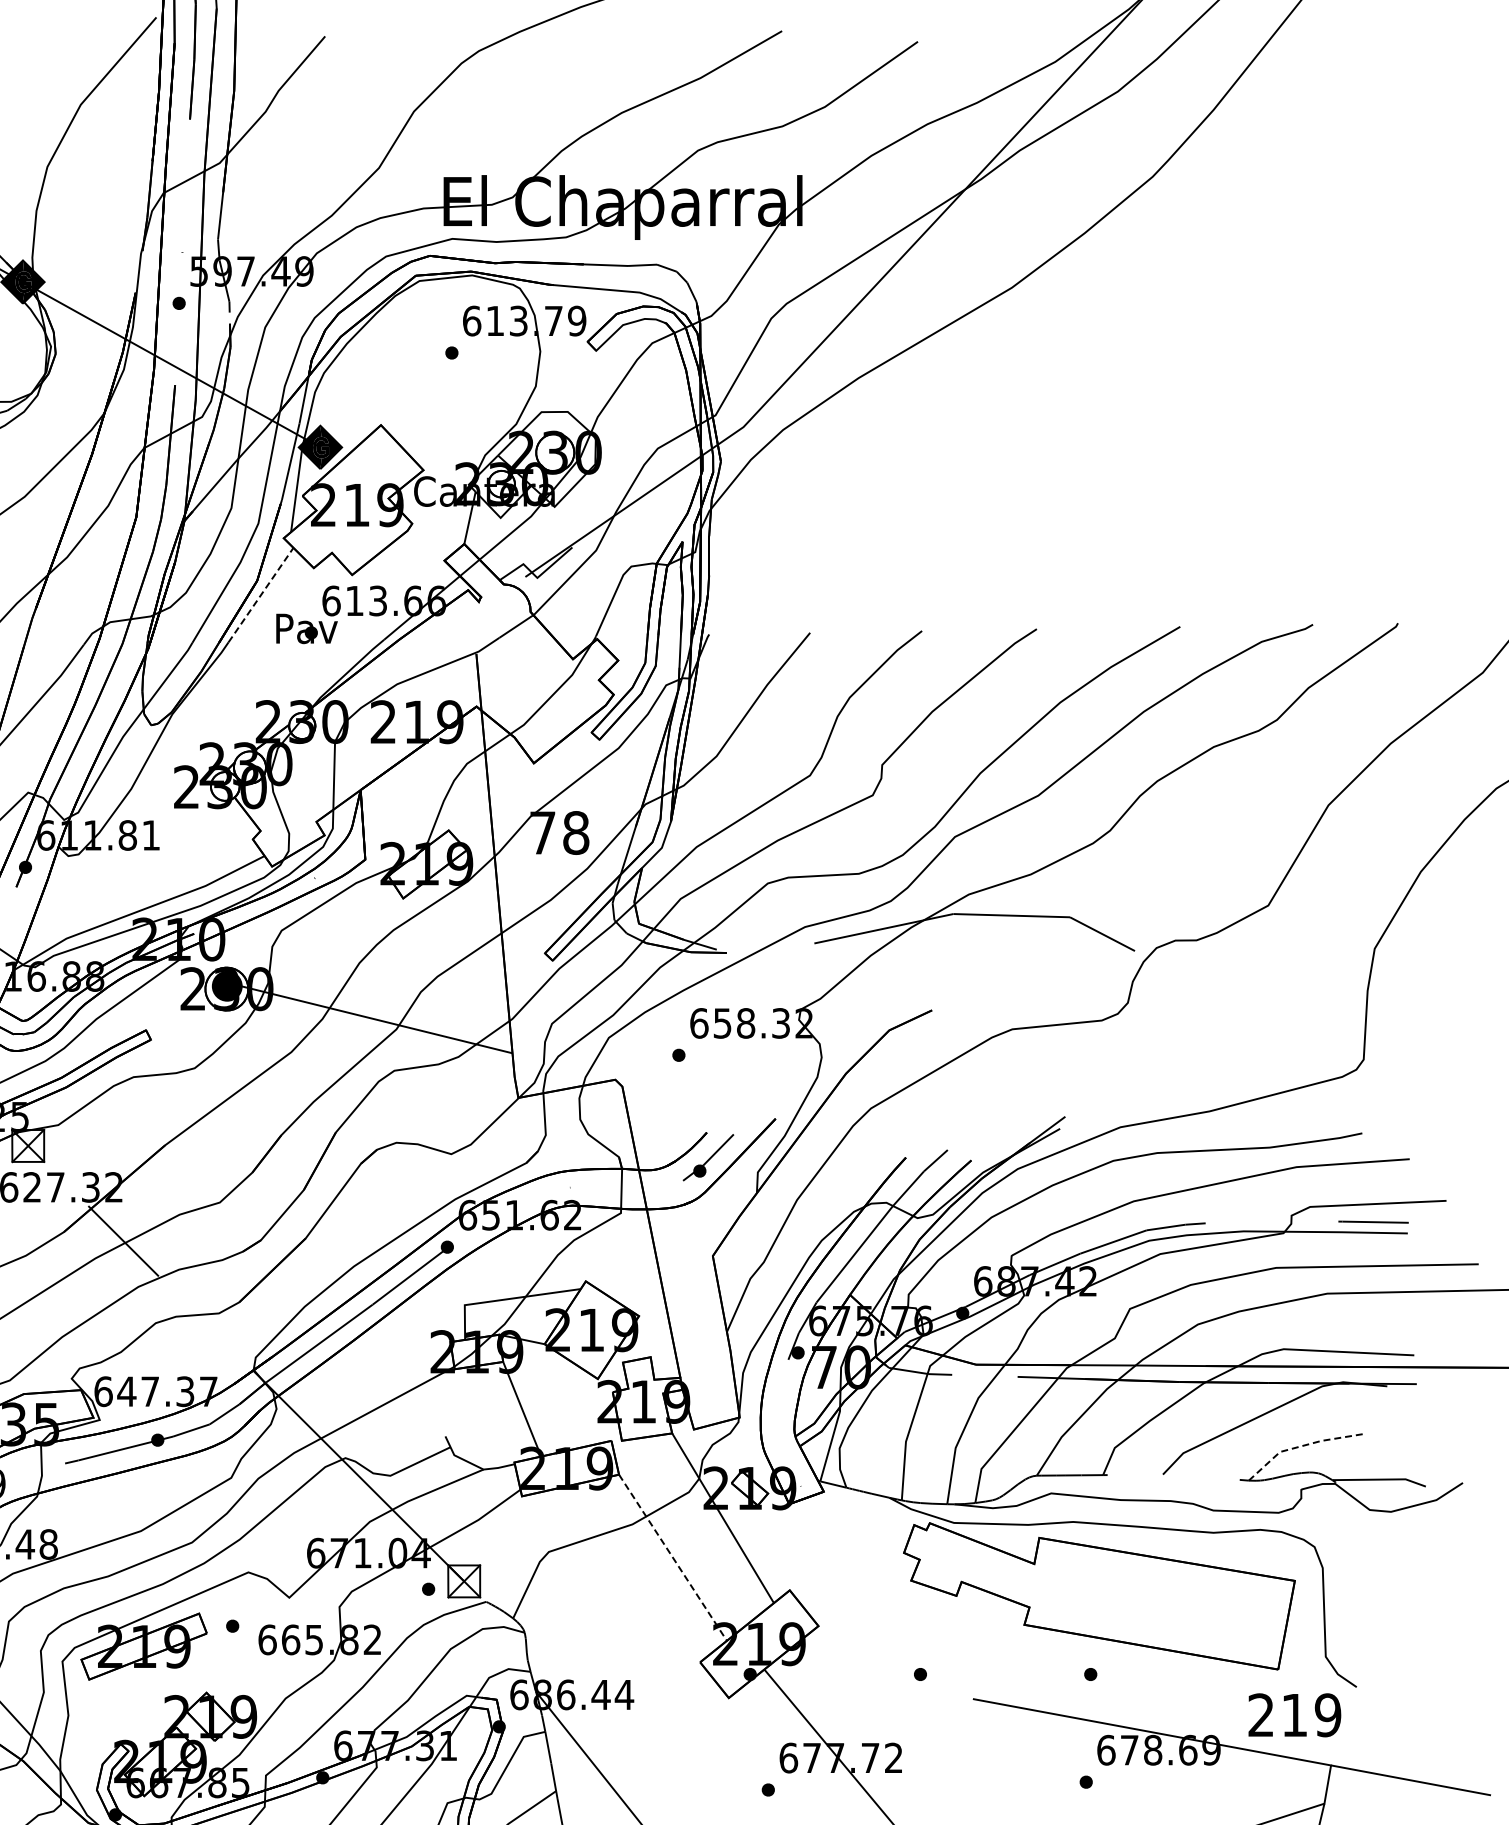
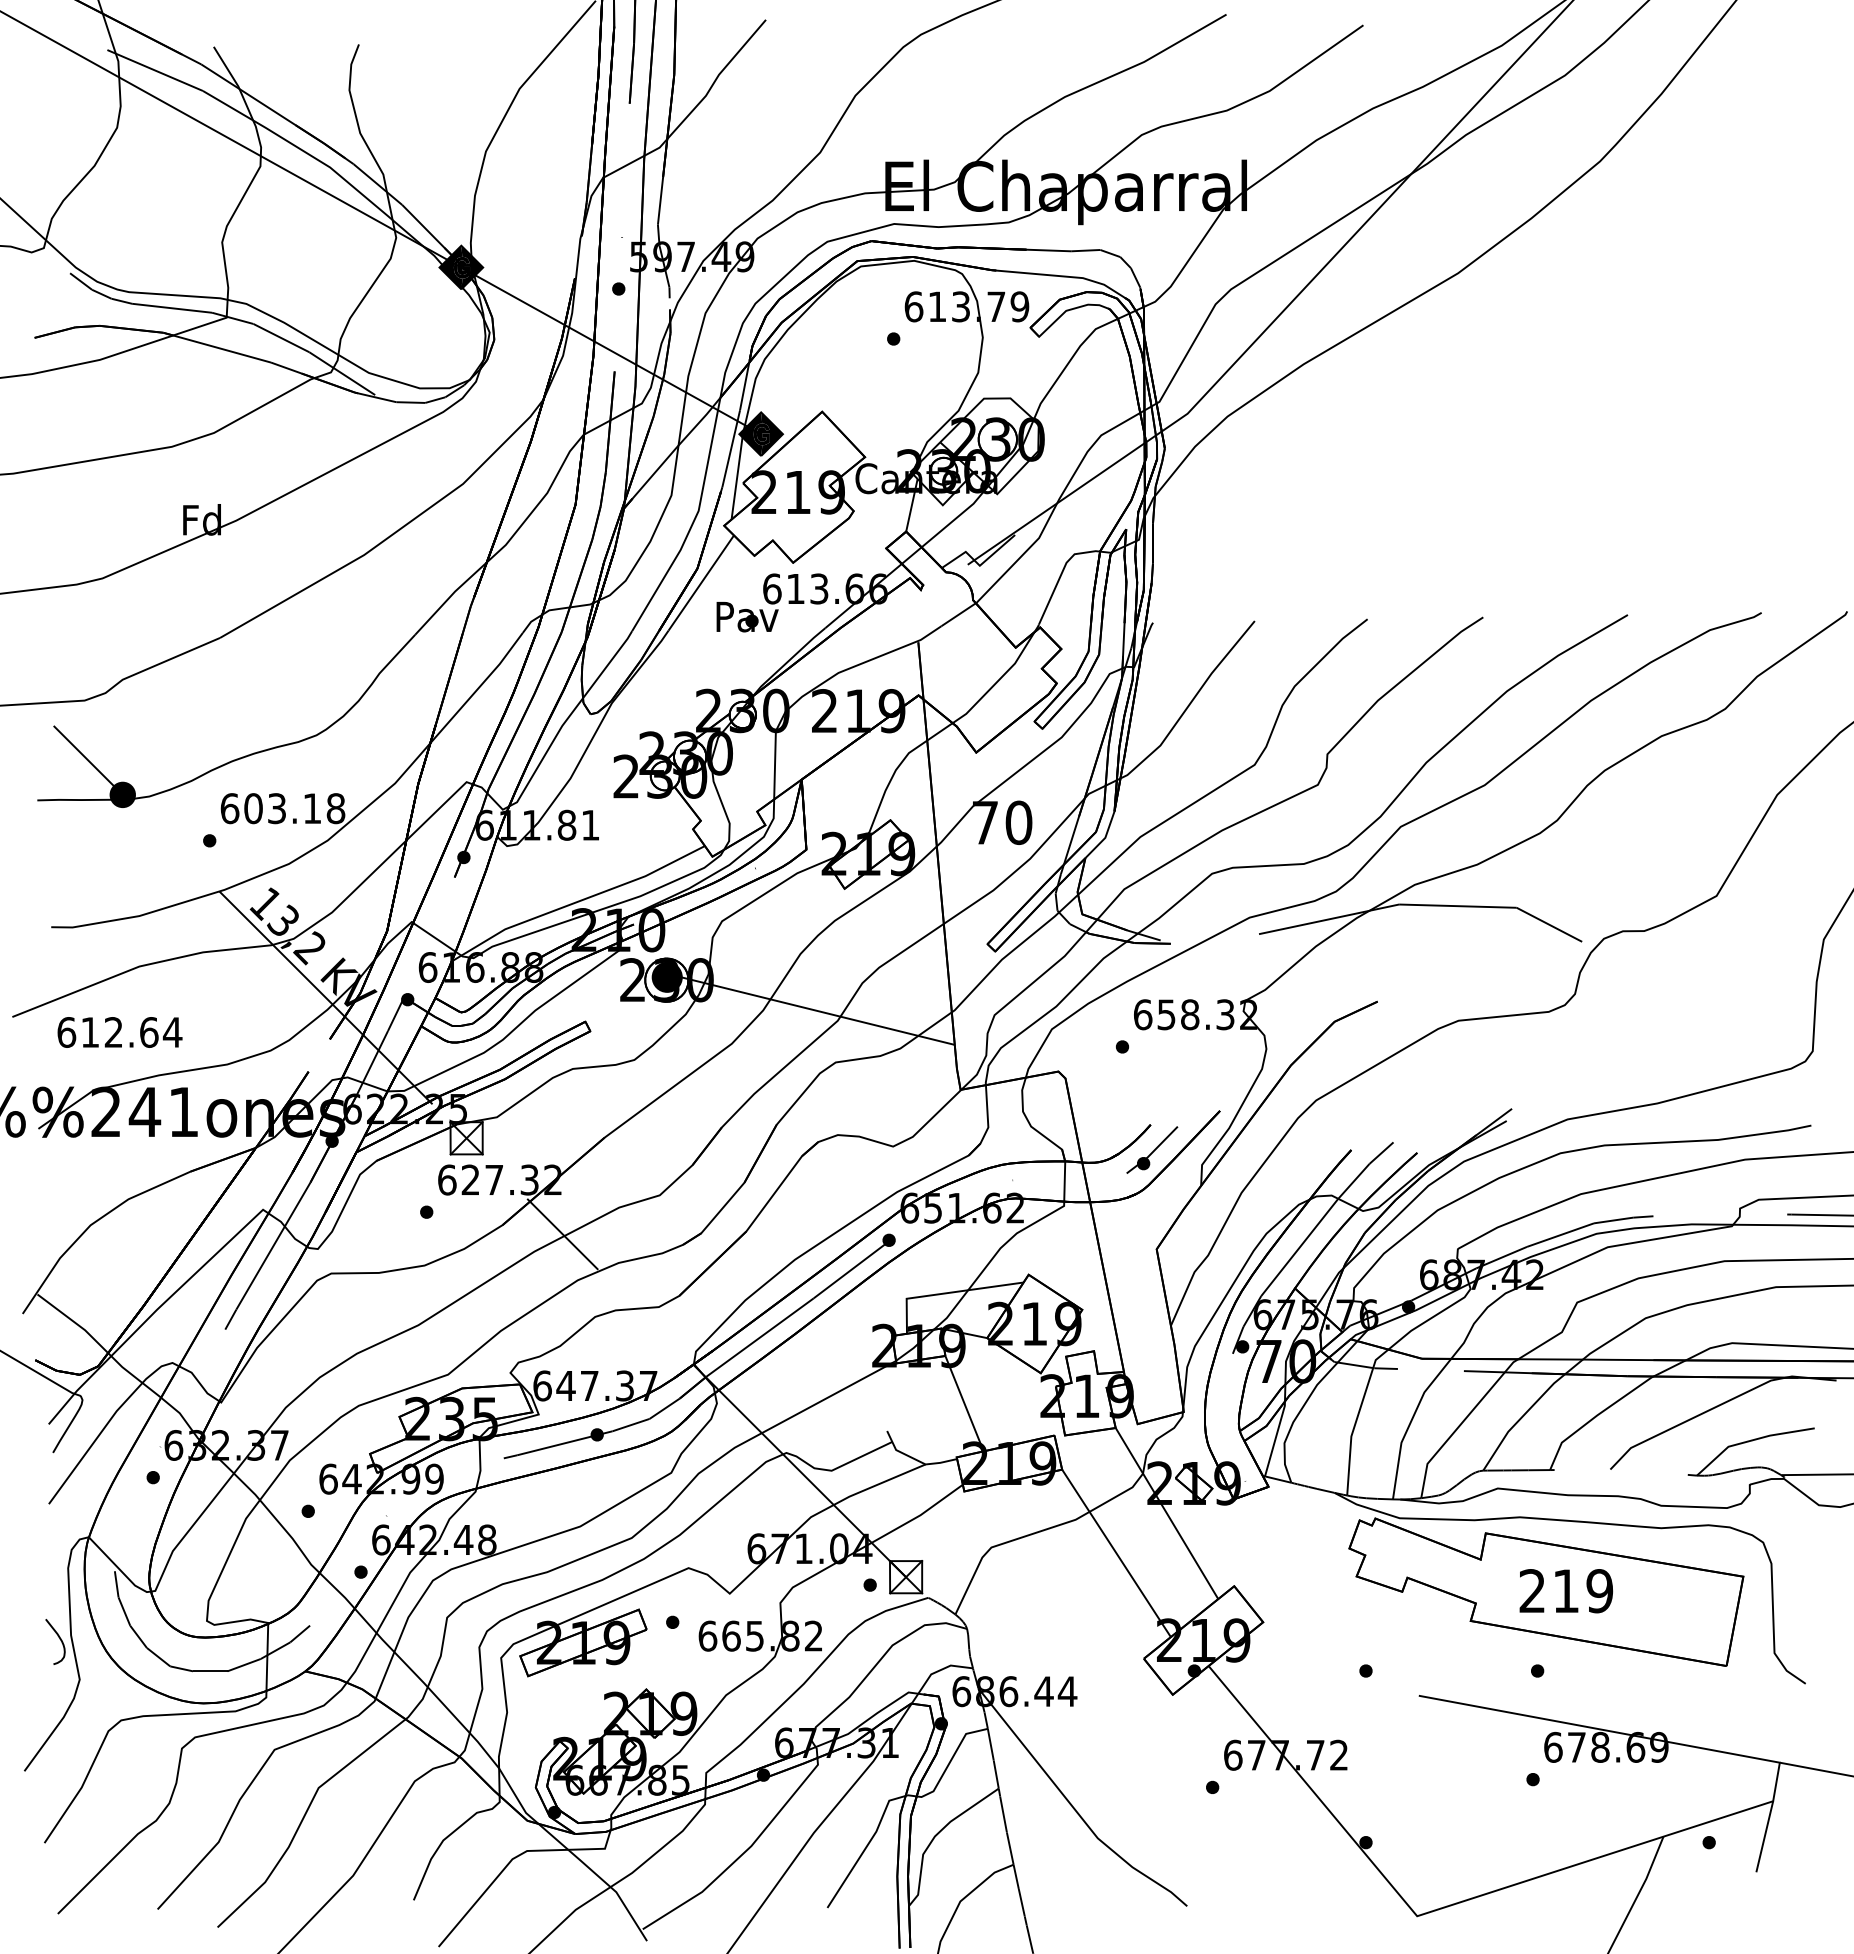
line: (261, 595) -> (701, 583), dashed -> solid
text: (575, 832) -> (1018, 822), 78 -> 70
line: (1301, 1445) -> (1750, 1440), dashed -> solid
line: (672, 1557) -> (1116, 1553), dashed -> solid
text: (1294, 1715) -> (1565, 1591), moved

